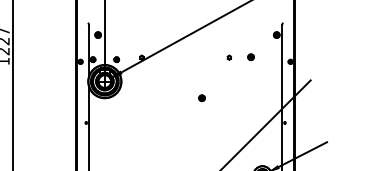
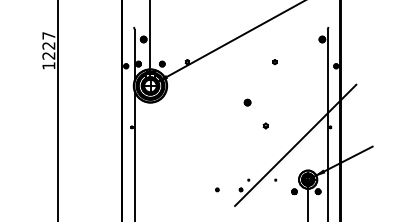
part: (250, 57) -> (296, 61), removed
part: (219, 121) -> (265, 125), added

